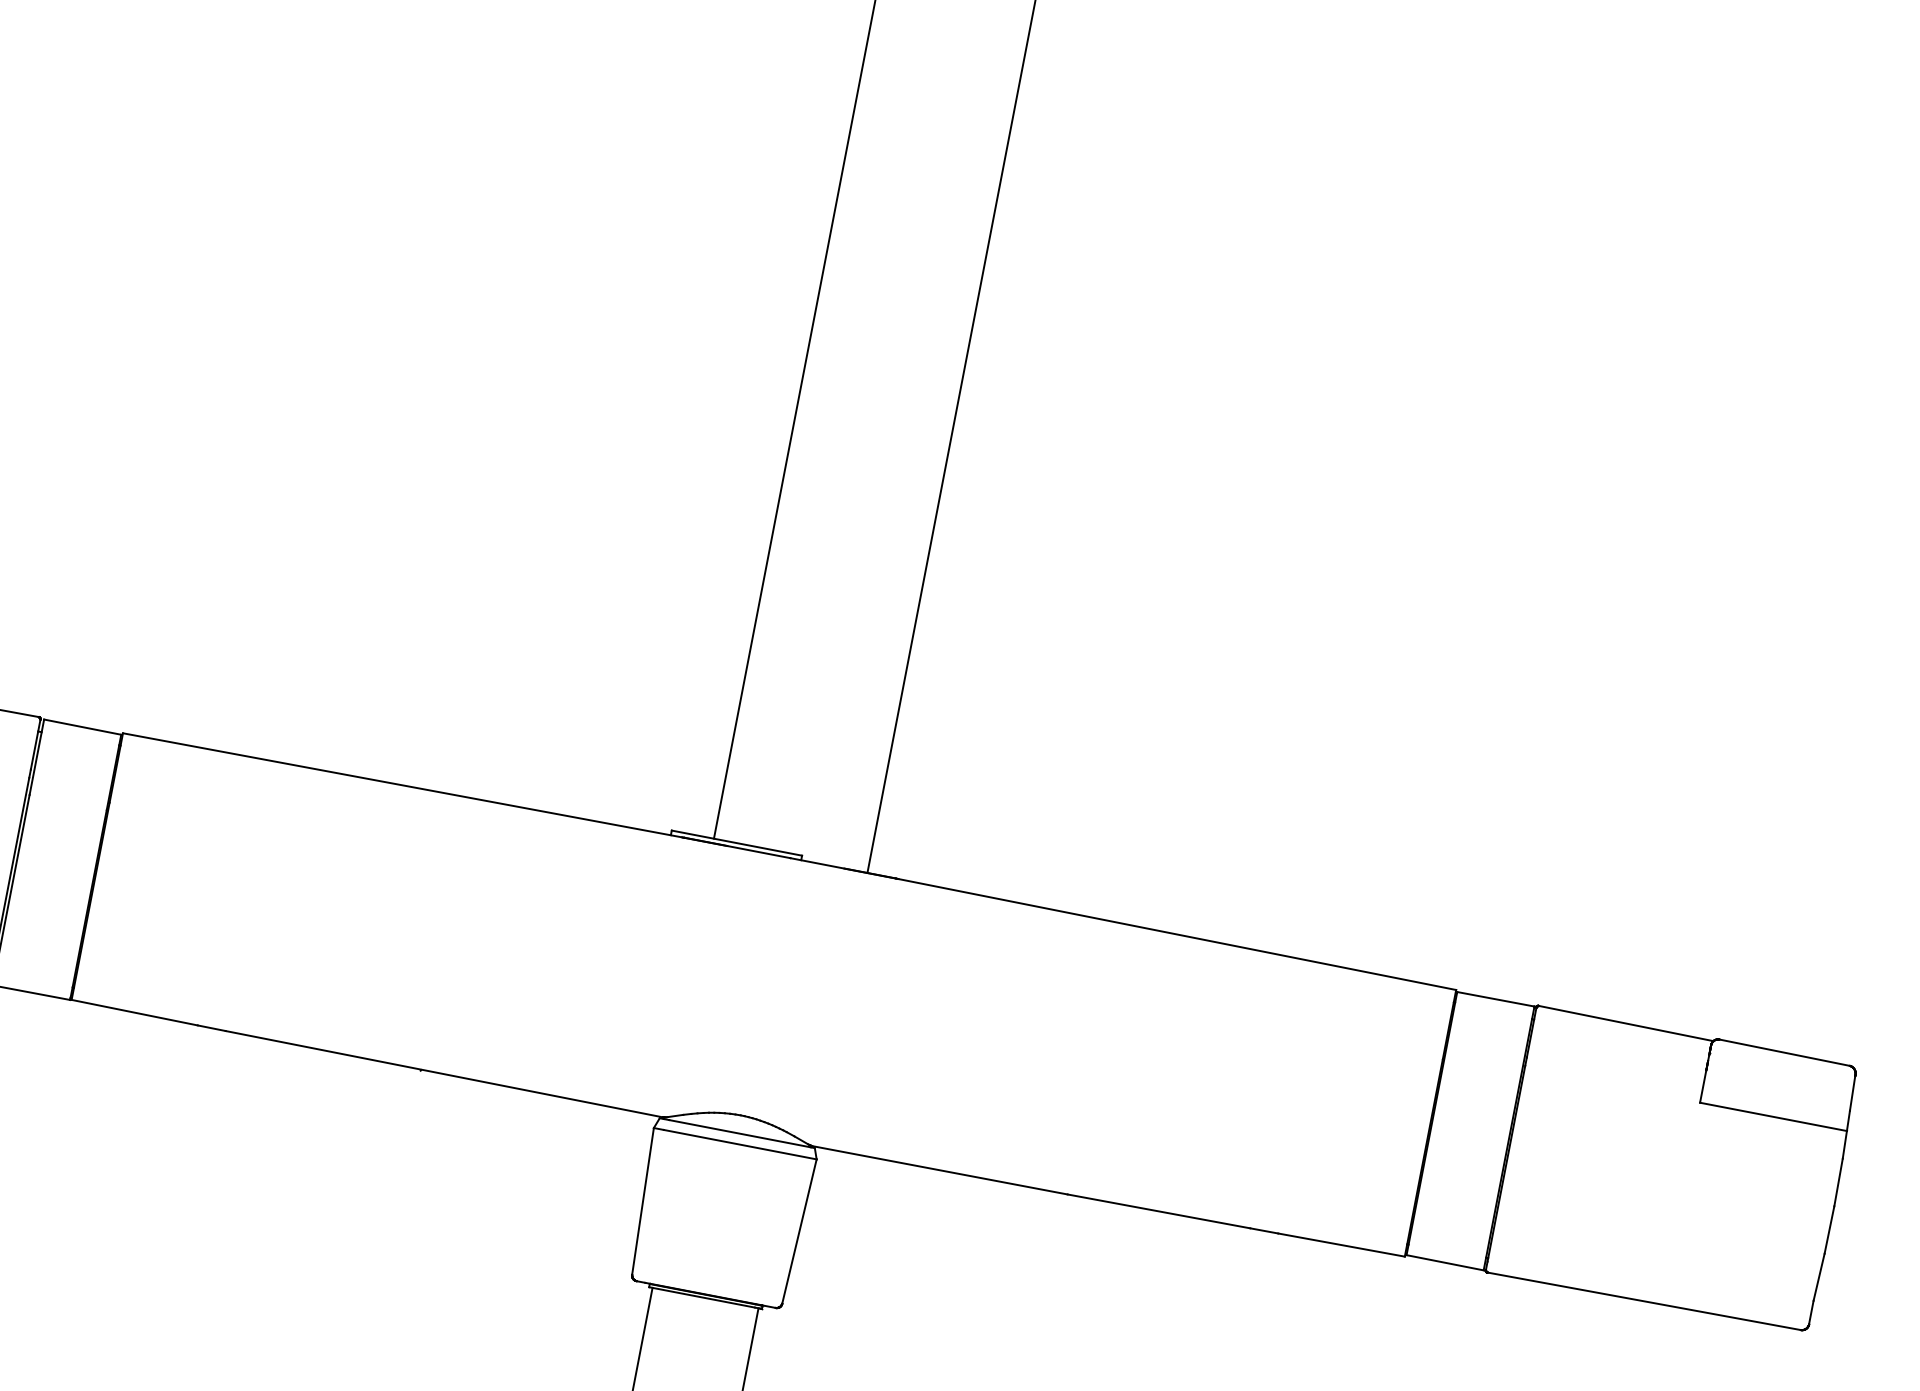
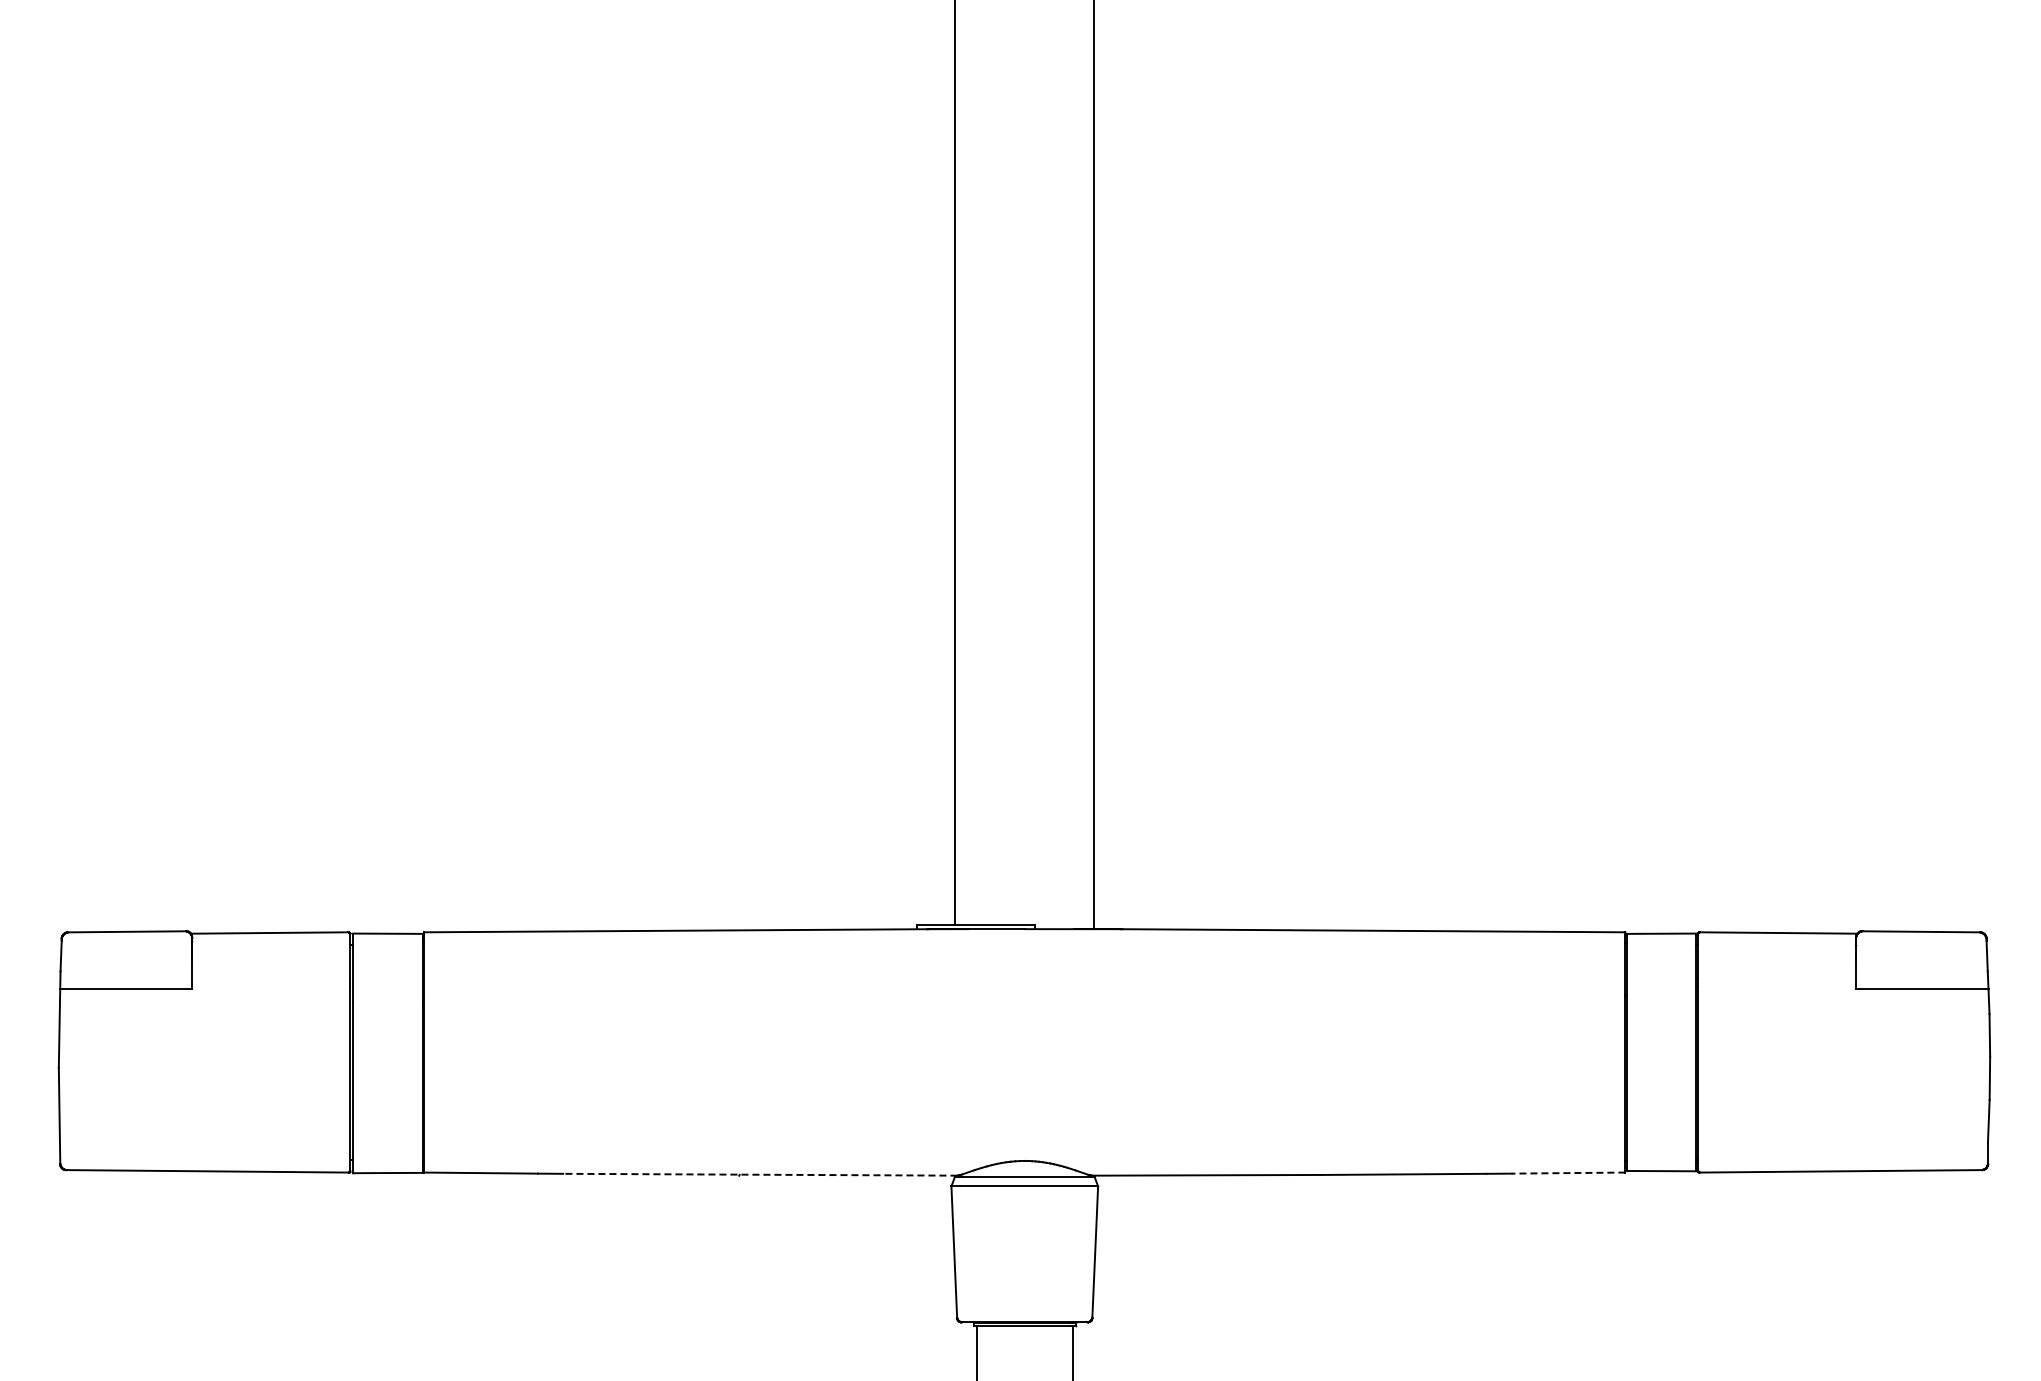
line: (443, 1073) -> (759, 1174), solid -> dashed
line: (1341, 1245) -> (1568, 1173), solid -> dashed

